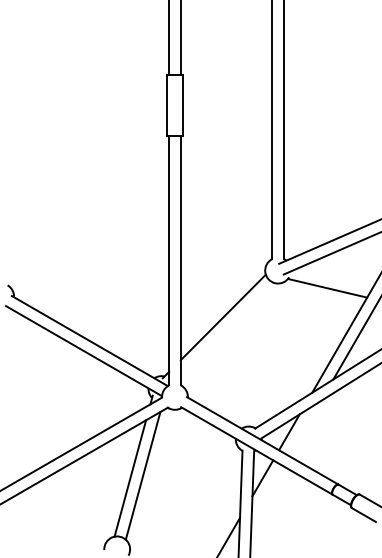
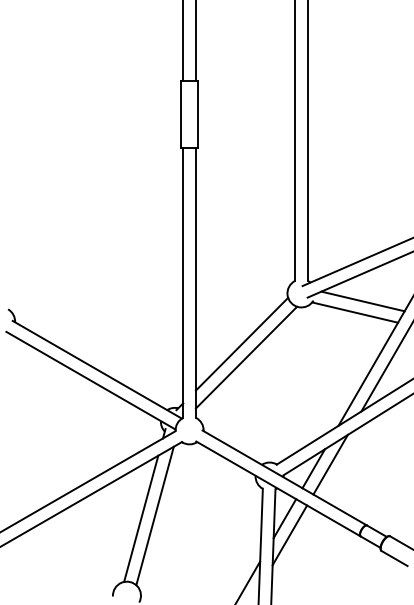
line: (334, 277) -> (362, 300), added
line: (227, 329) -> (246, 357), added
line: (304, 428) -> (330, 464), added
line: (267, 493) -> (289, 535), added

